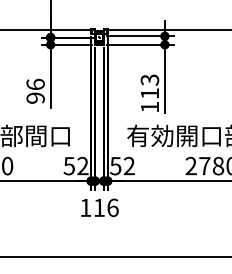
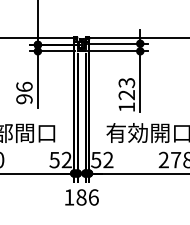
text: (149, 93) -> (126, 94), 113 -> 123
text: (99, 207) -> (81, 197), 116 -> 186

